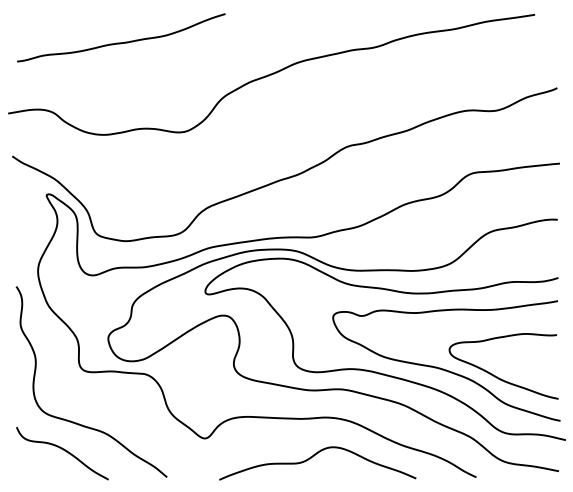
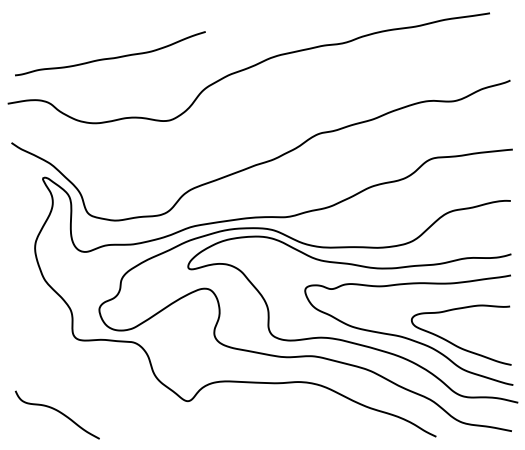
curve: (121, 42) -> (110, 57), moved
curve: (76, 422) -> (70, 386), removed
curve: (314, 456) -> (288, 417), removed

